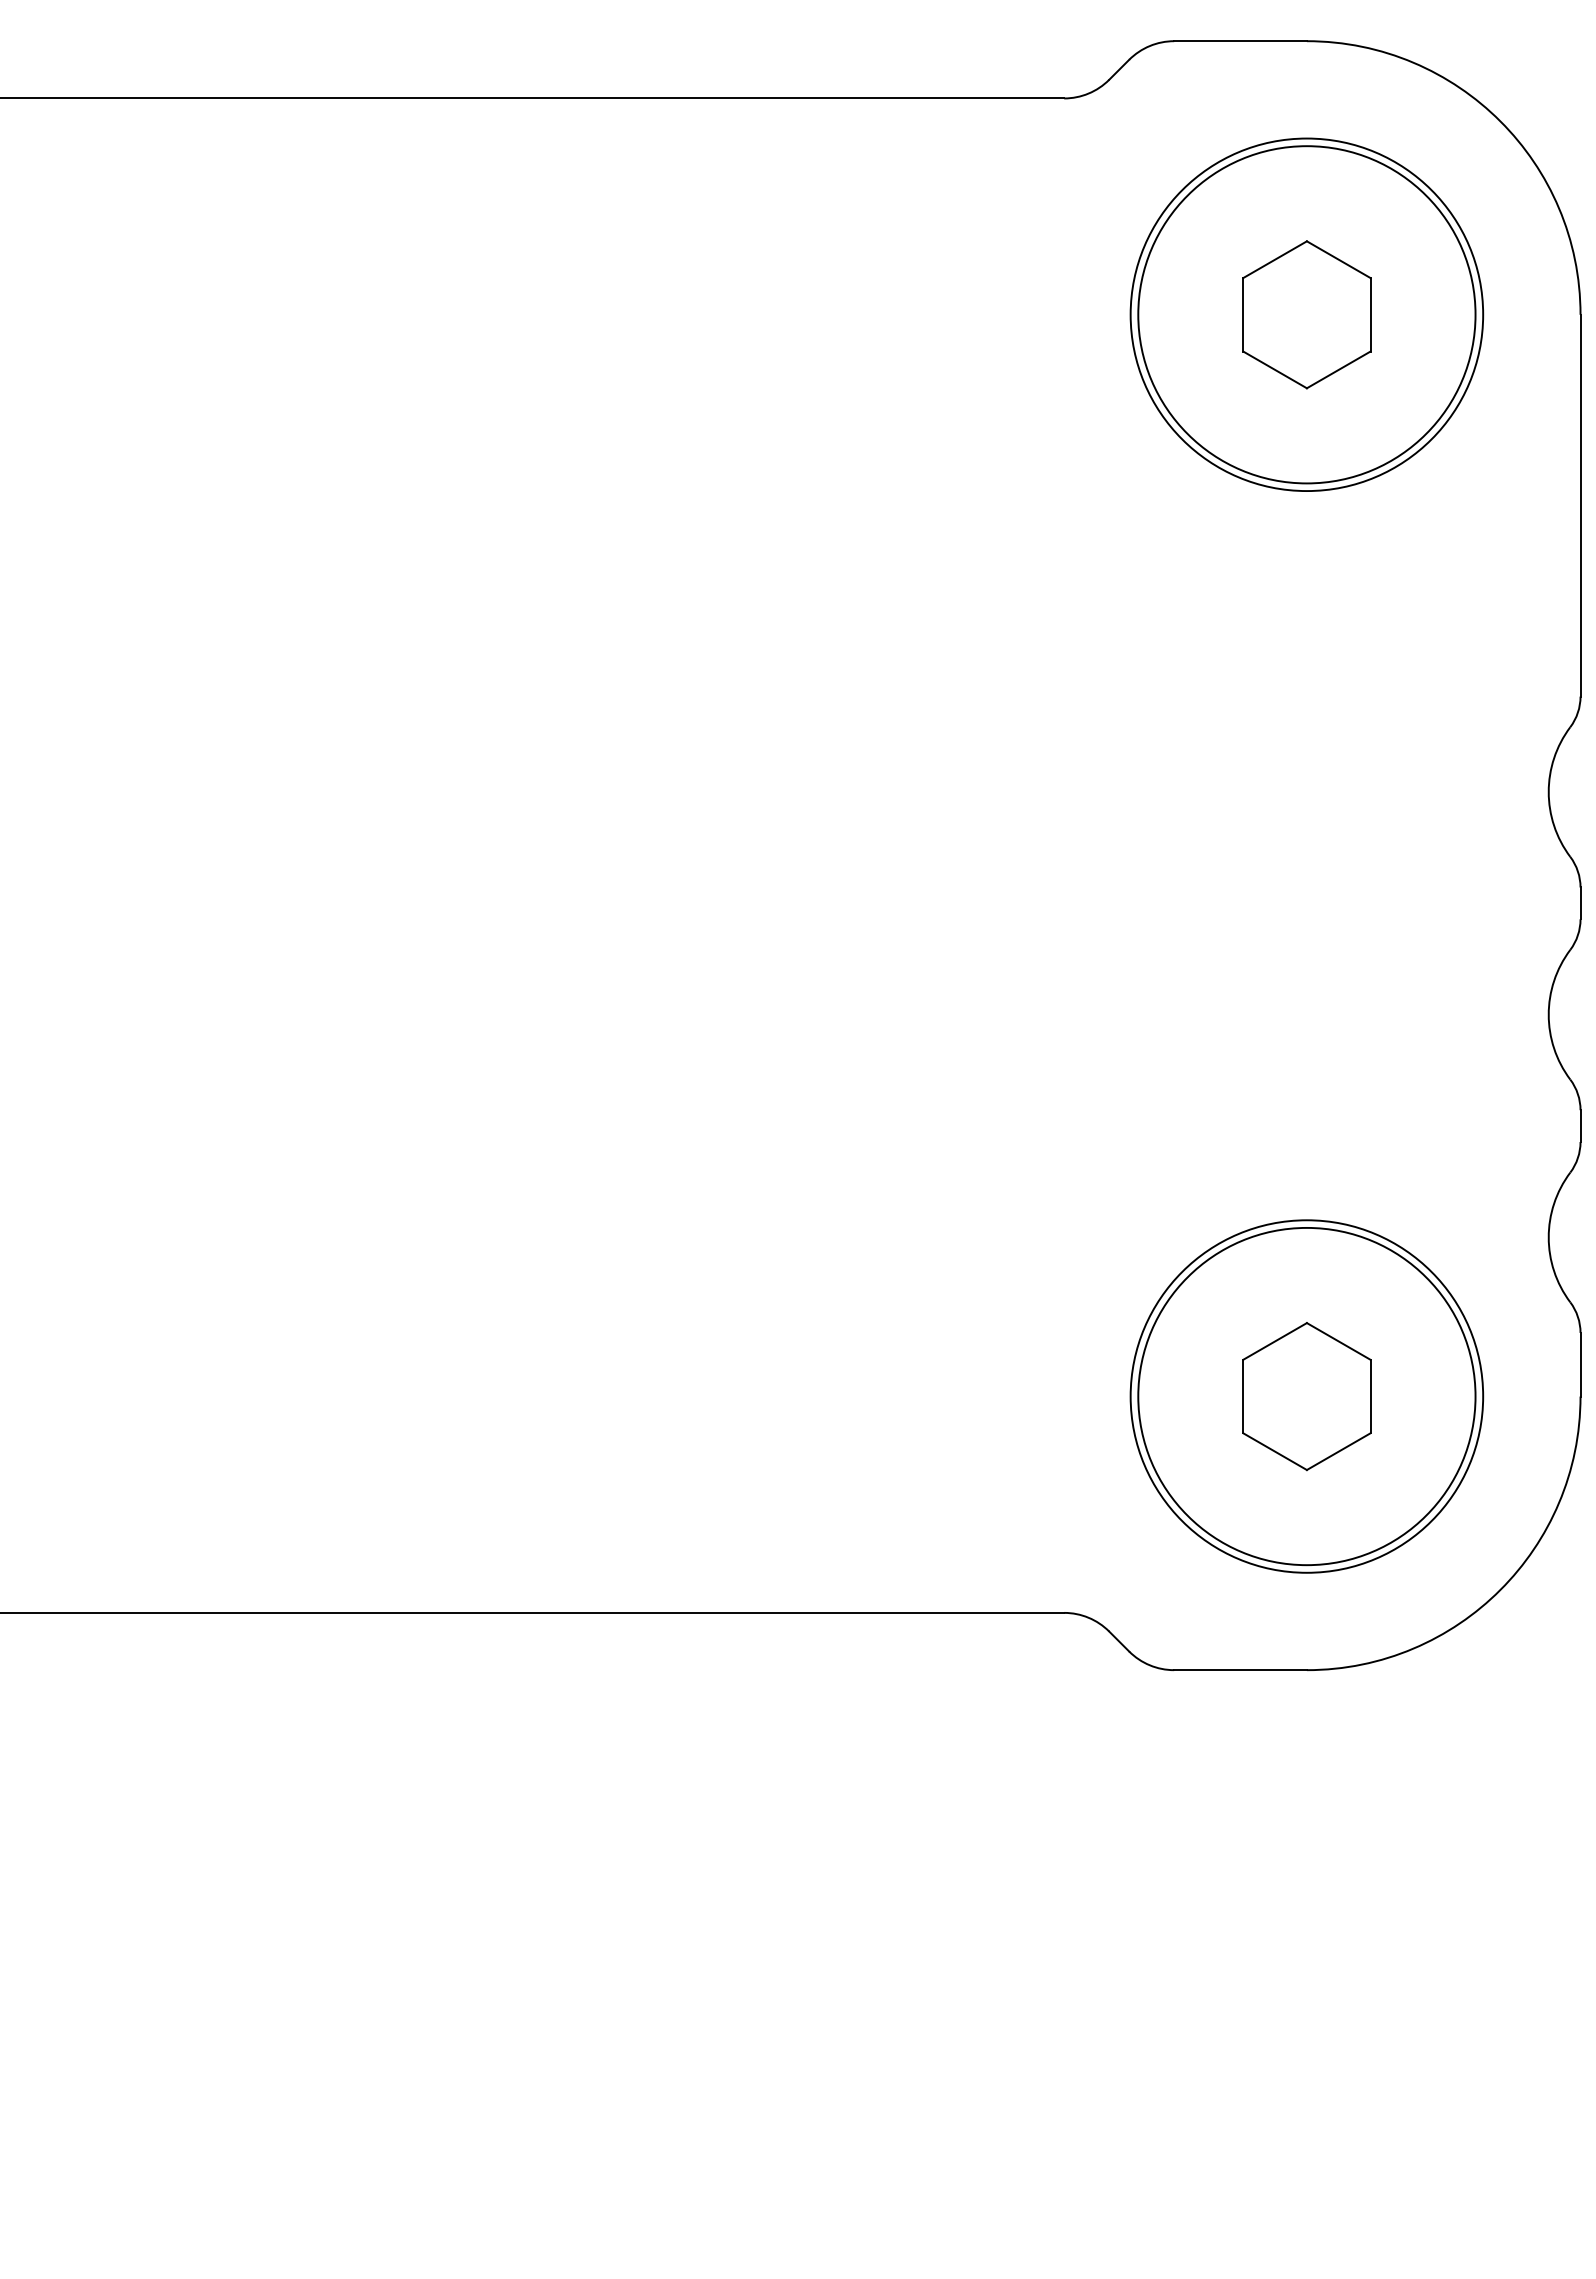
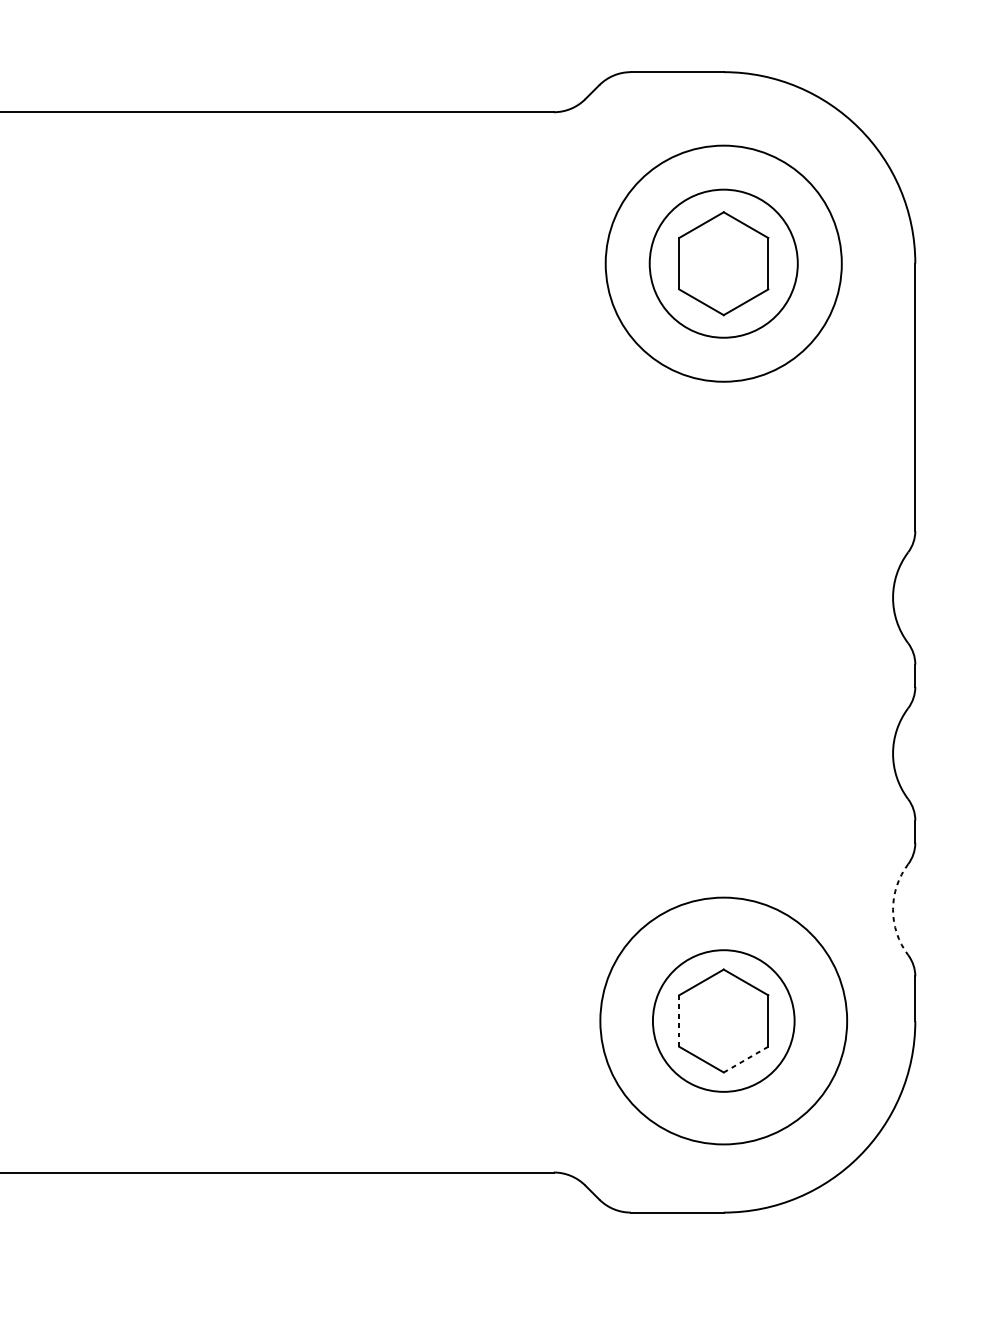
circle: (1306, 314) -> (723, 263), size x0.6
arc: (1548, 1237) -> (892, 909), solid -> dashed
line: (1243, 1396) -> (679, 1021), solid -> dashed
circle: (1306, 1396) -> (723, 1021), size x0.6
line: (1338, 1451) -> (745, 1059), solid -> dashed

